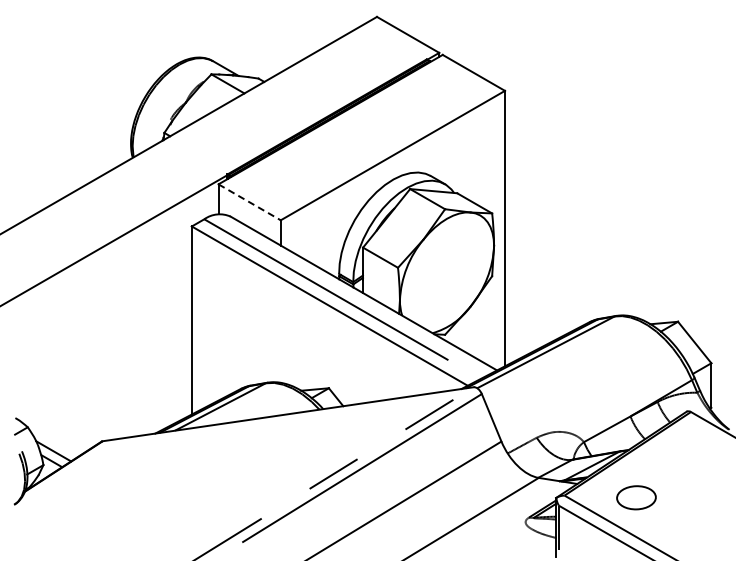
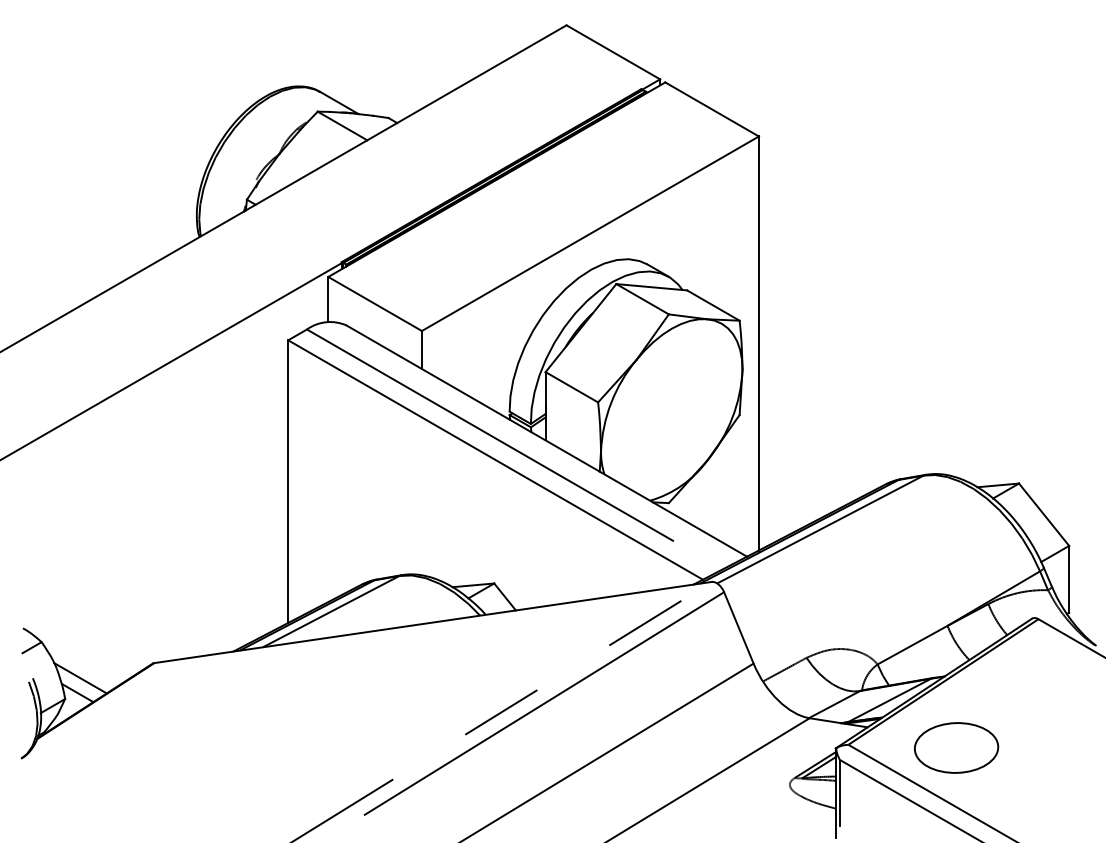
line: (249, 202) -> (374, 304), dashed -> solid
part: (636, 497) -> (956, 747), size x1.43

